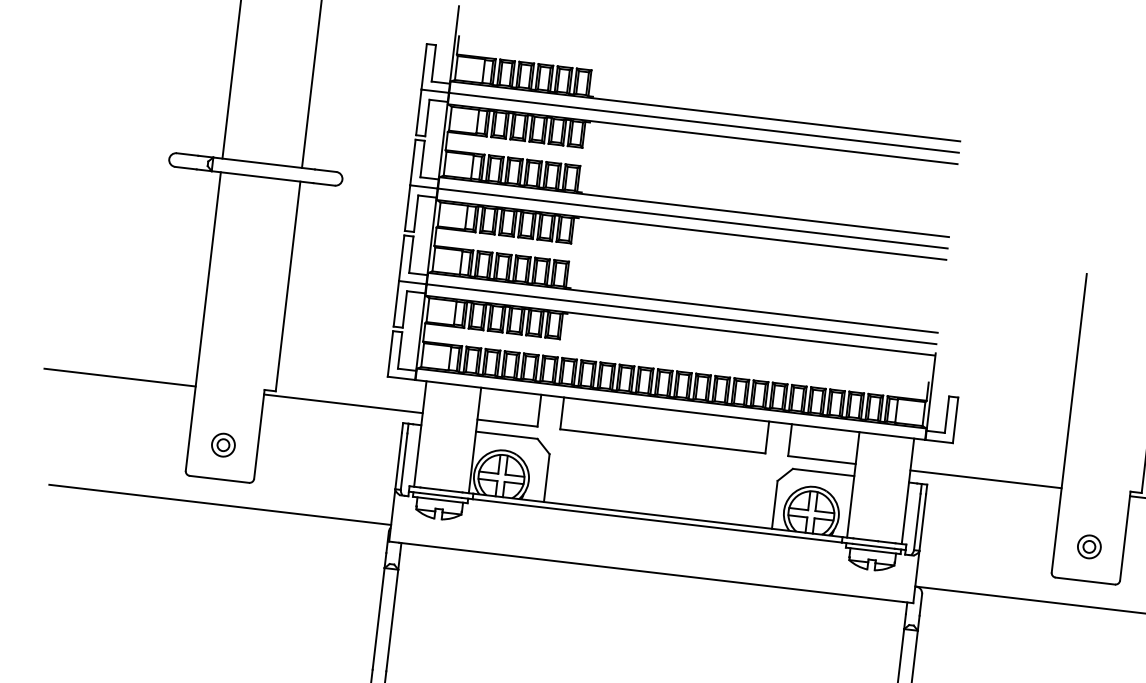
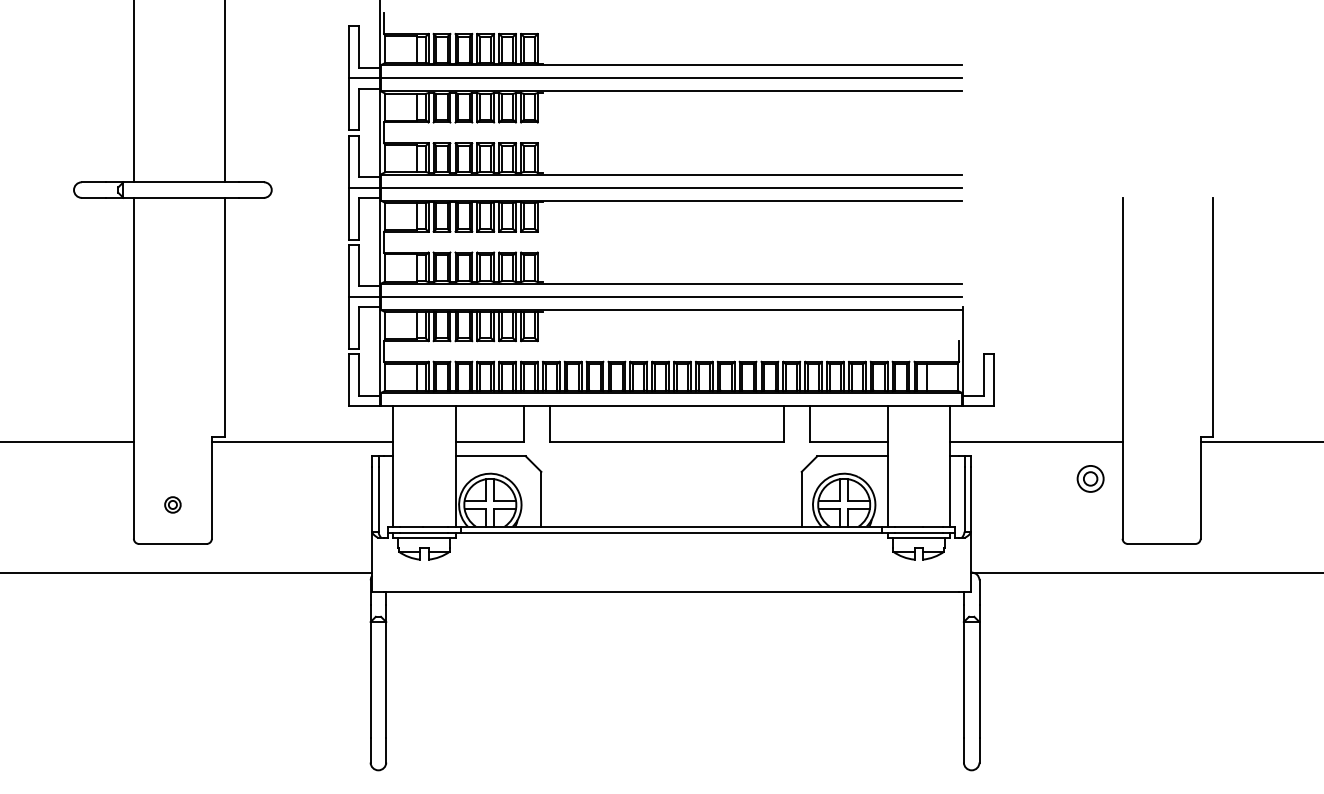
part: (223, 444) -> (172, 504), size x0.6
part: (1089, 546) -> (1090, 478), moved

